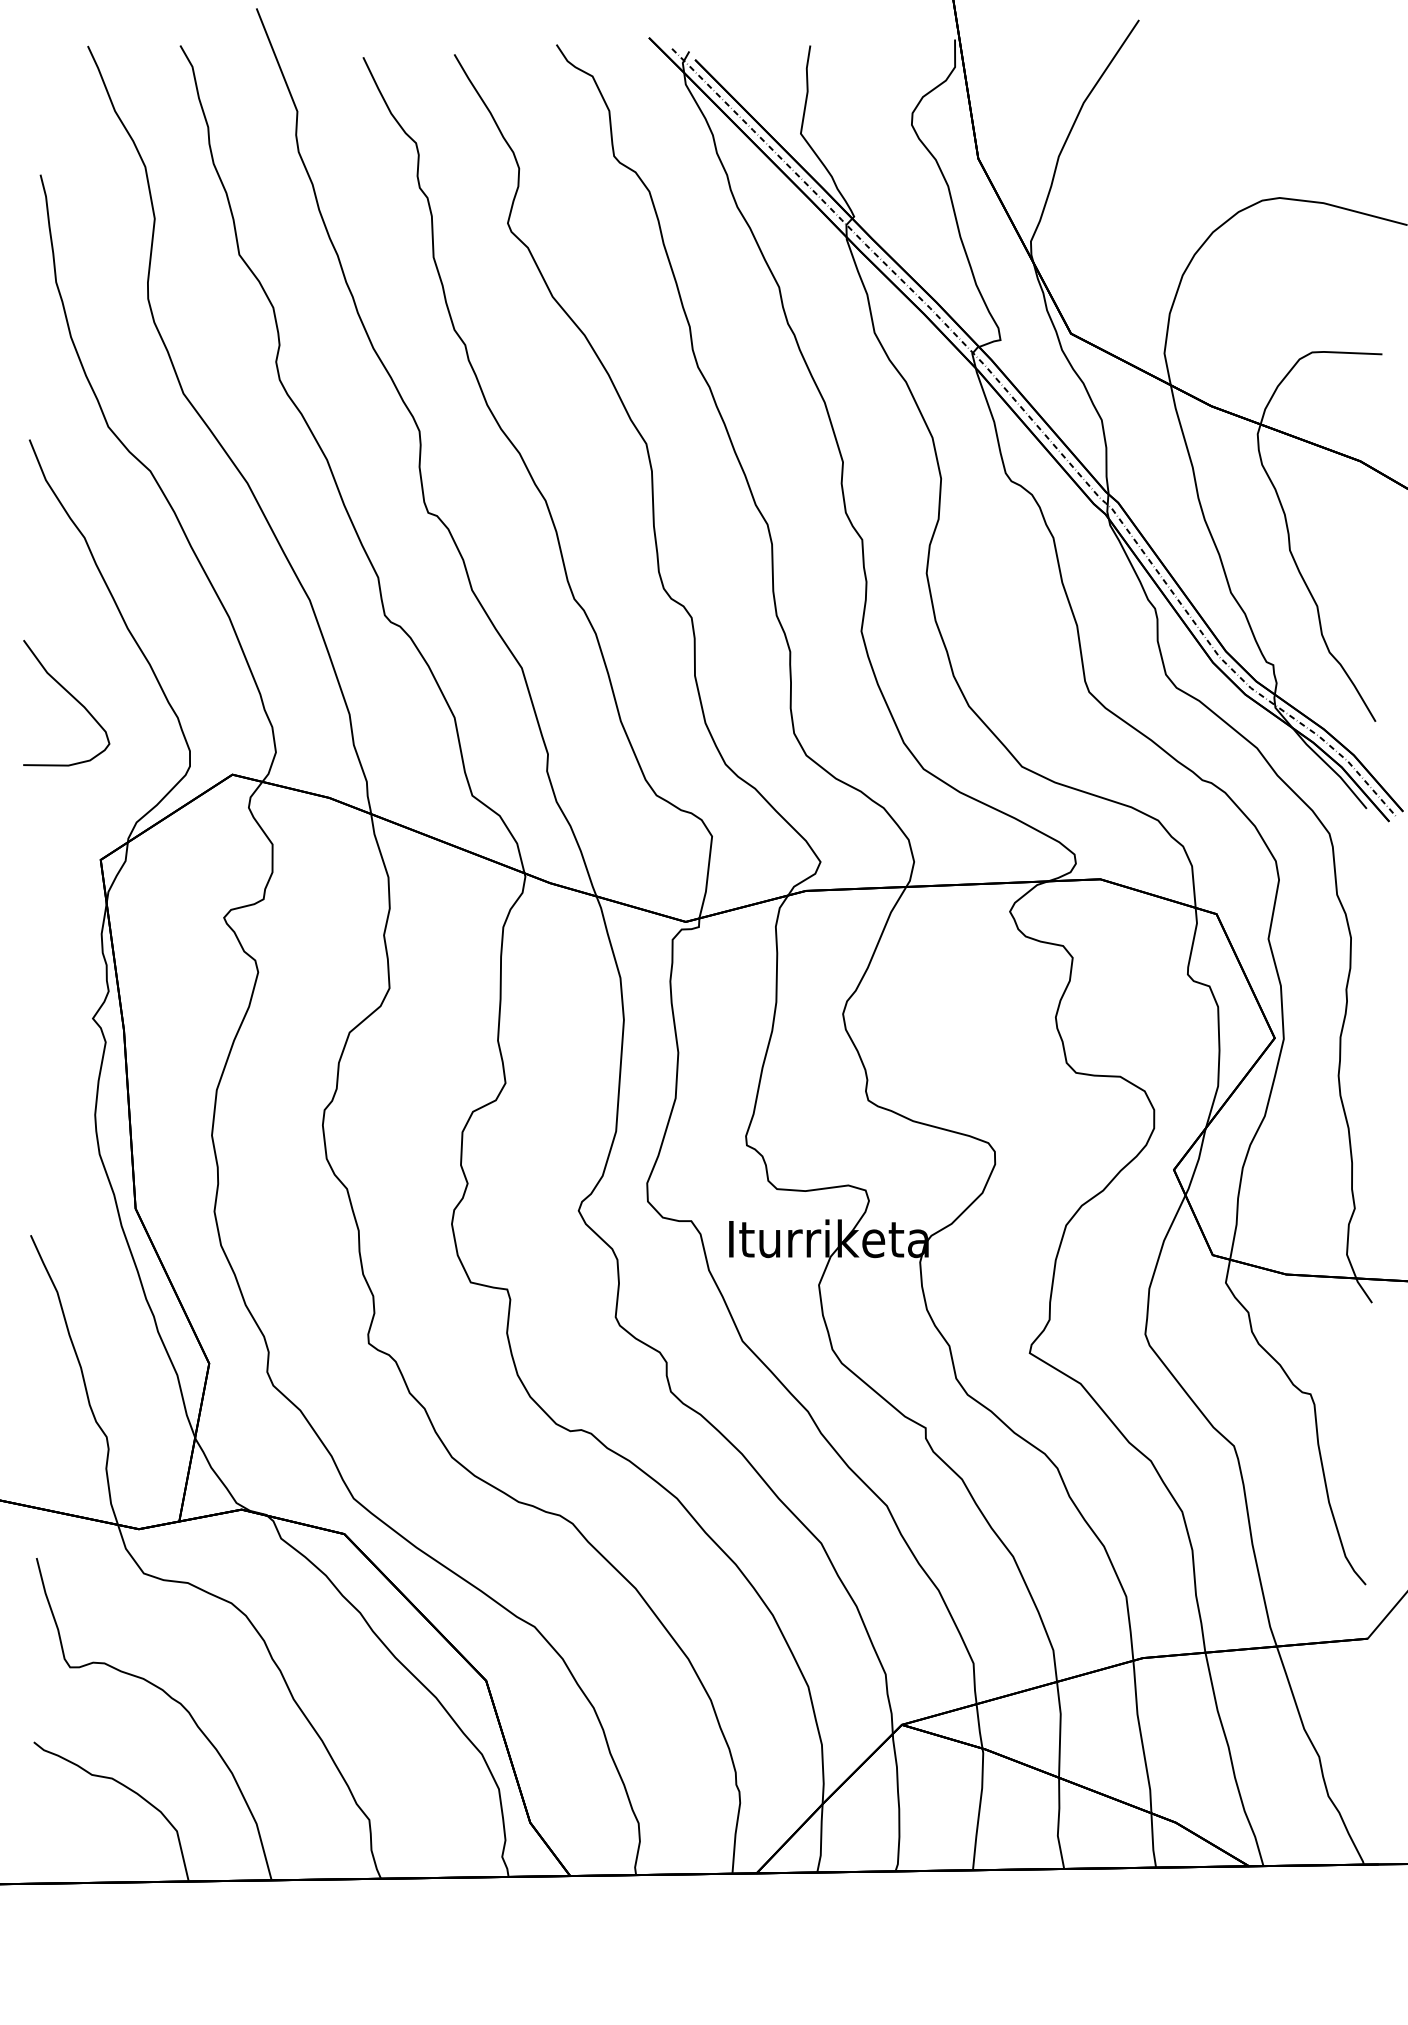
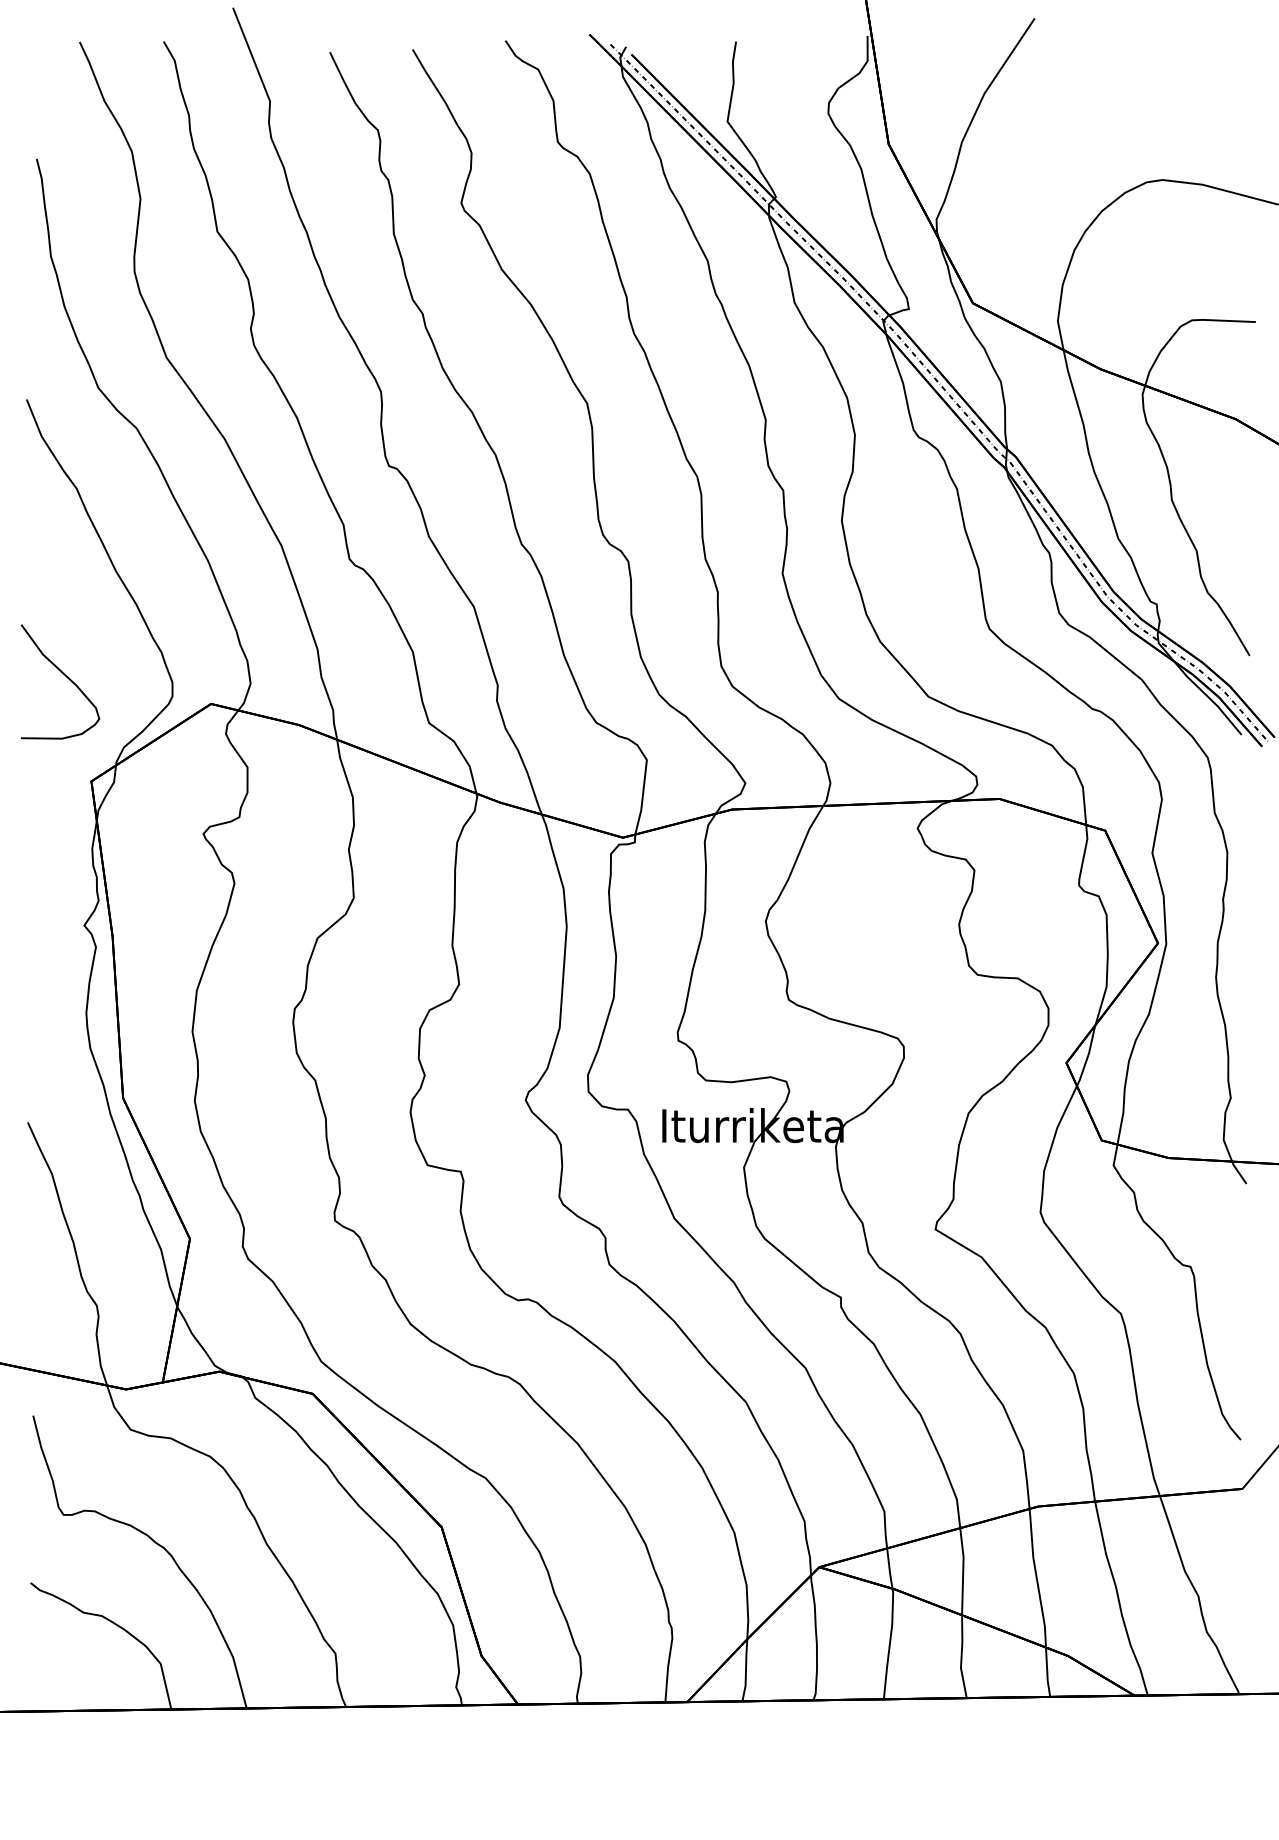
curve: (72, 697) -> (65, 676), moved

